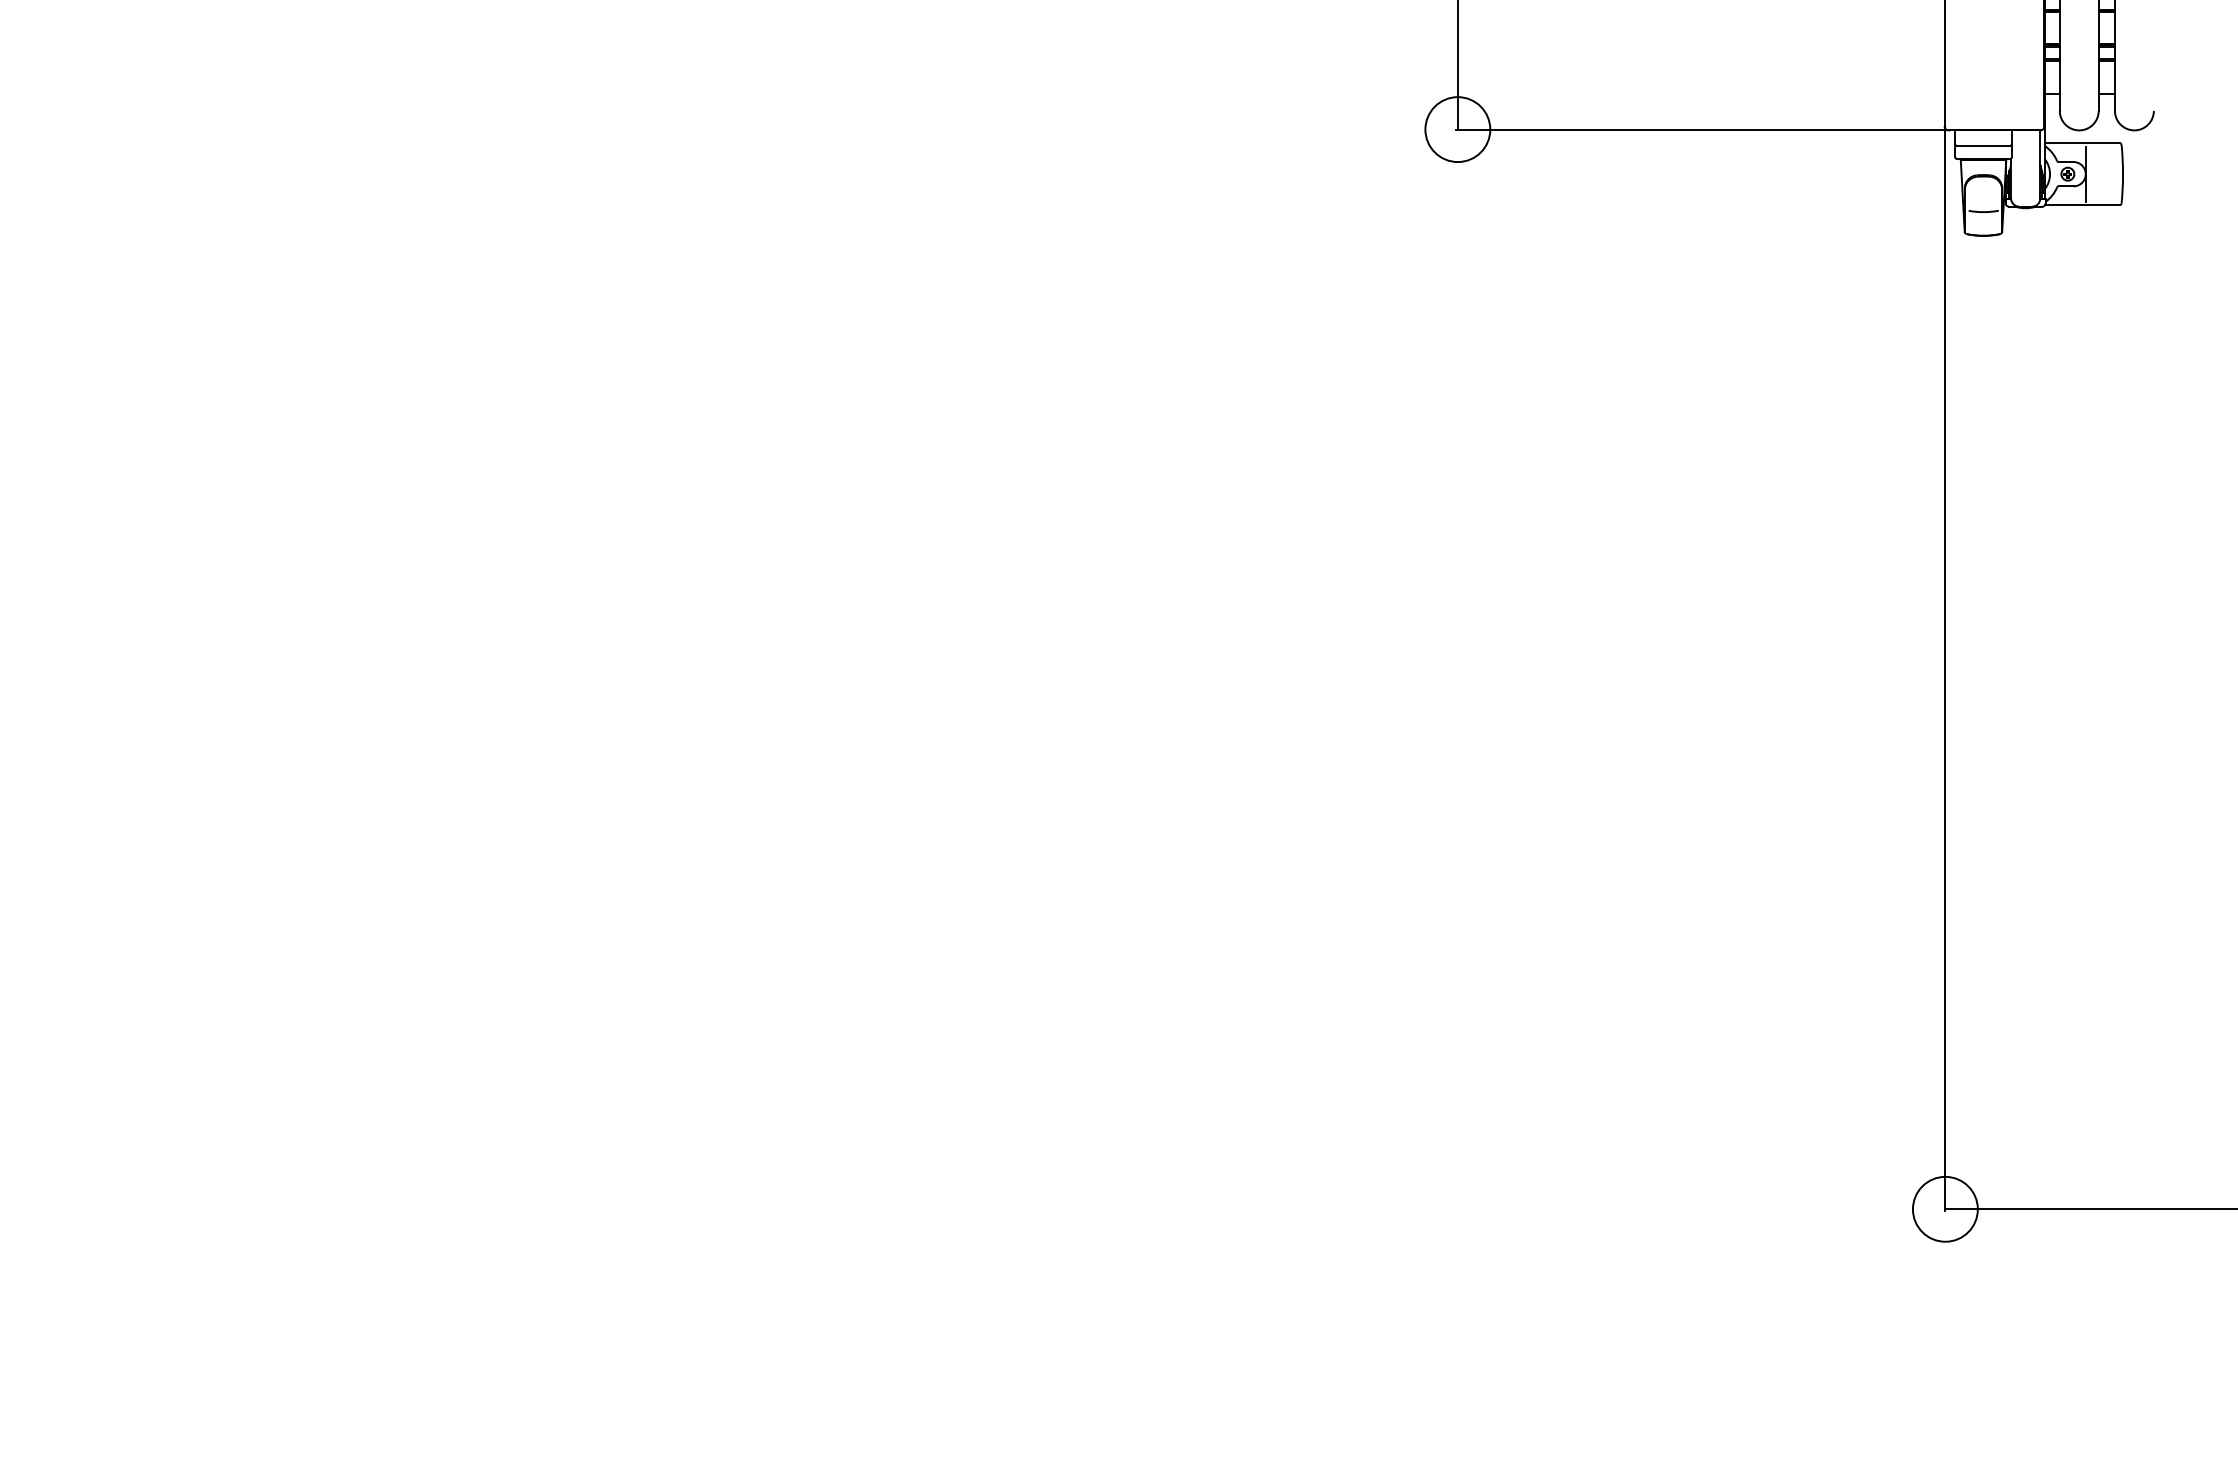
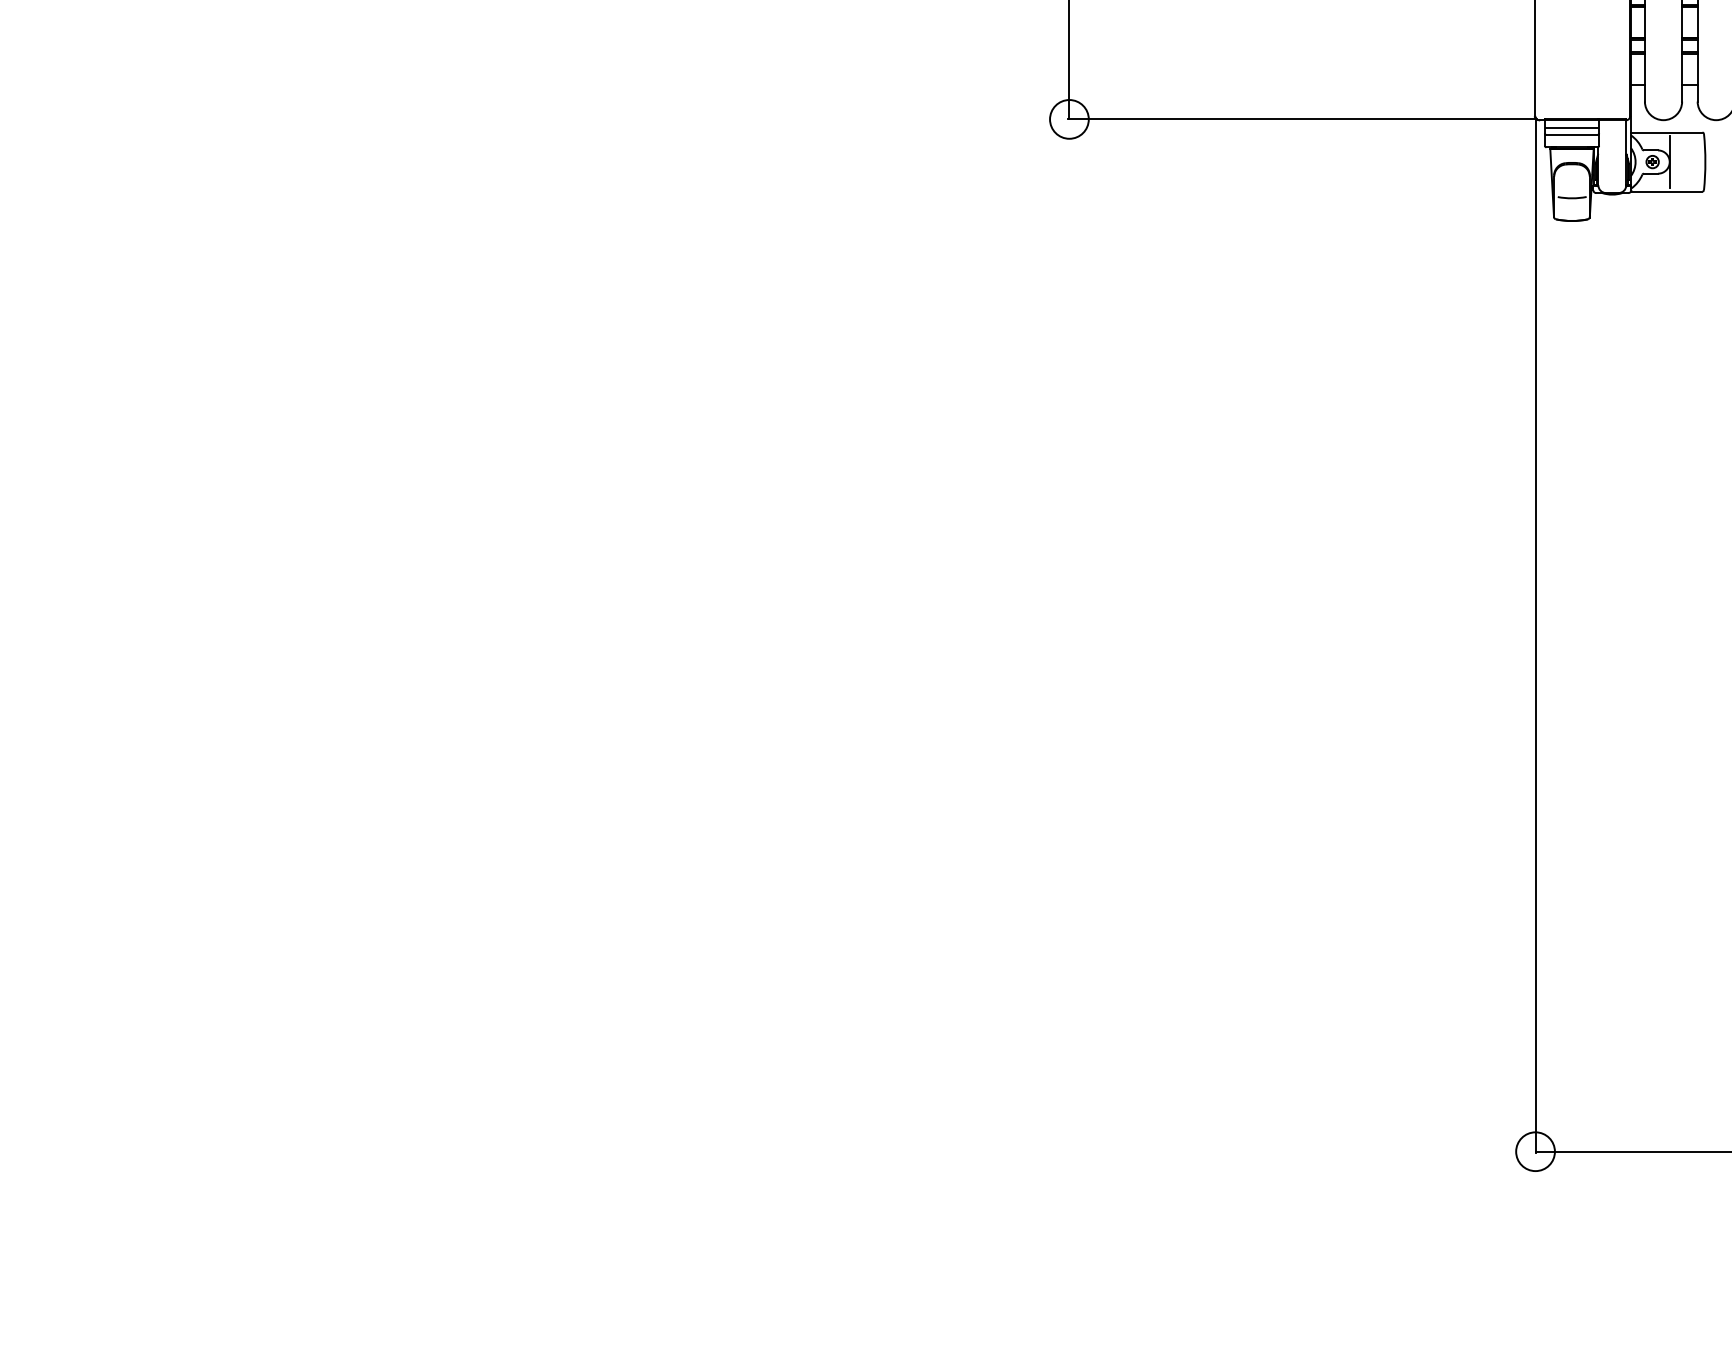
circle: (1457, 129) -> (1069, 119), size x0.62
line: (1983, 138) -> (1571, 127), added
circle: (1945, 1209) -> (1535, 1151), size x0.62

